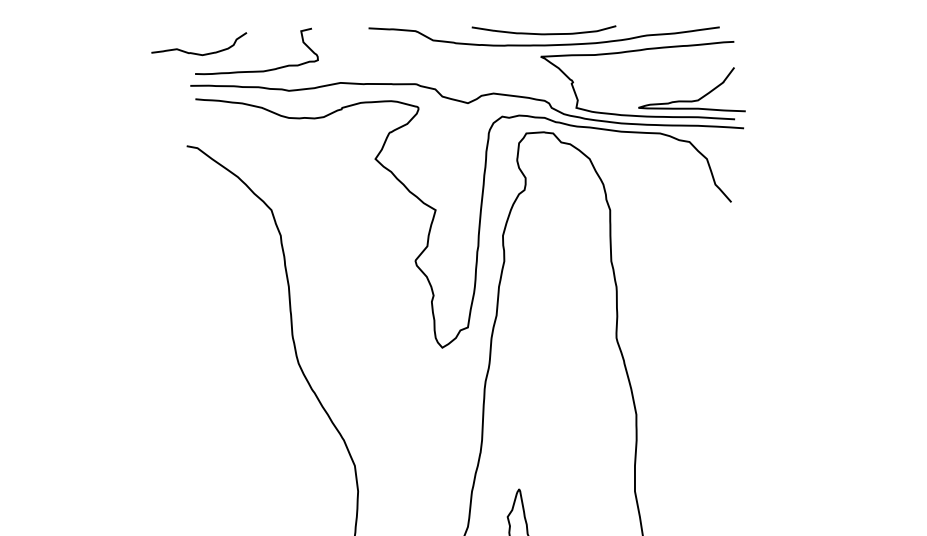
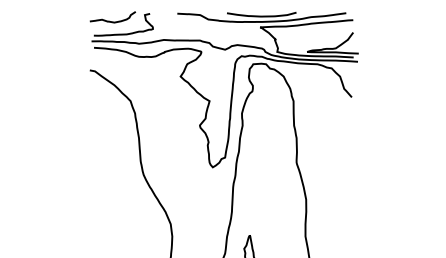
curve: (198, 52) -> (112, 21), moved

